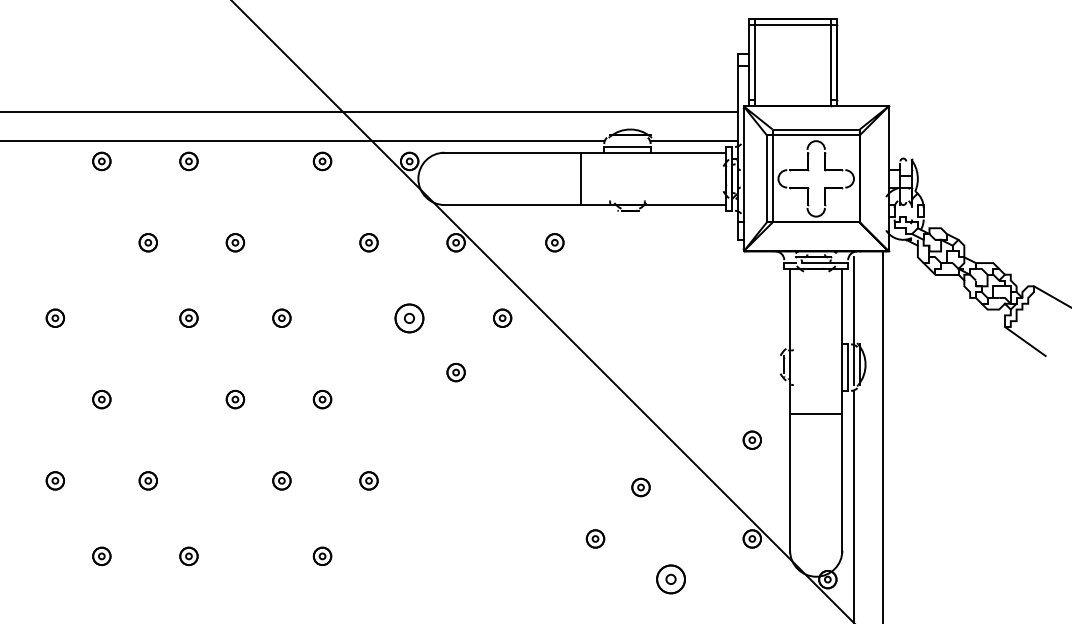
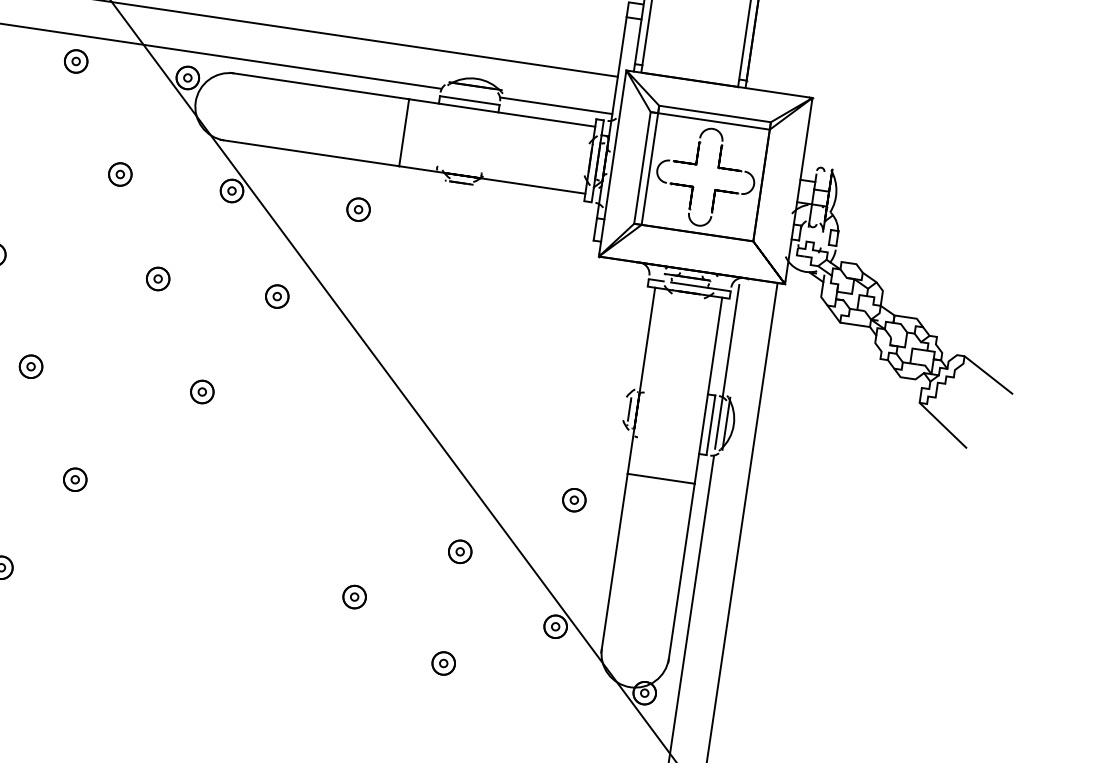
part: (409, 317) -> (158, 277), size x0.62
part: (455, 372) -> (201, 391), moved
part: (640, 487) -> (459, 551), moved
part: (670, 579) -> (443, 663), size x0.62

